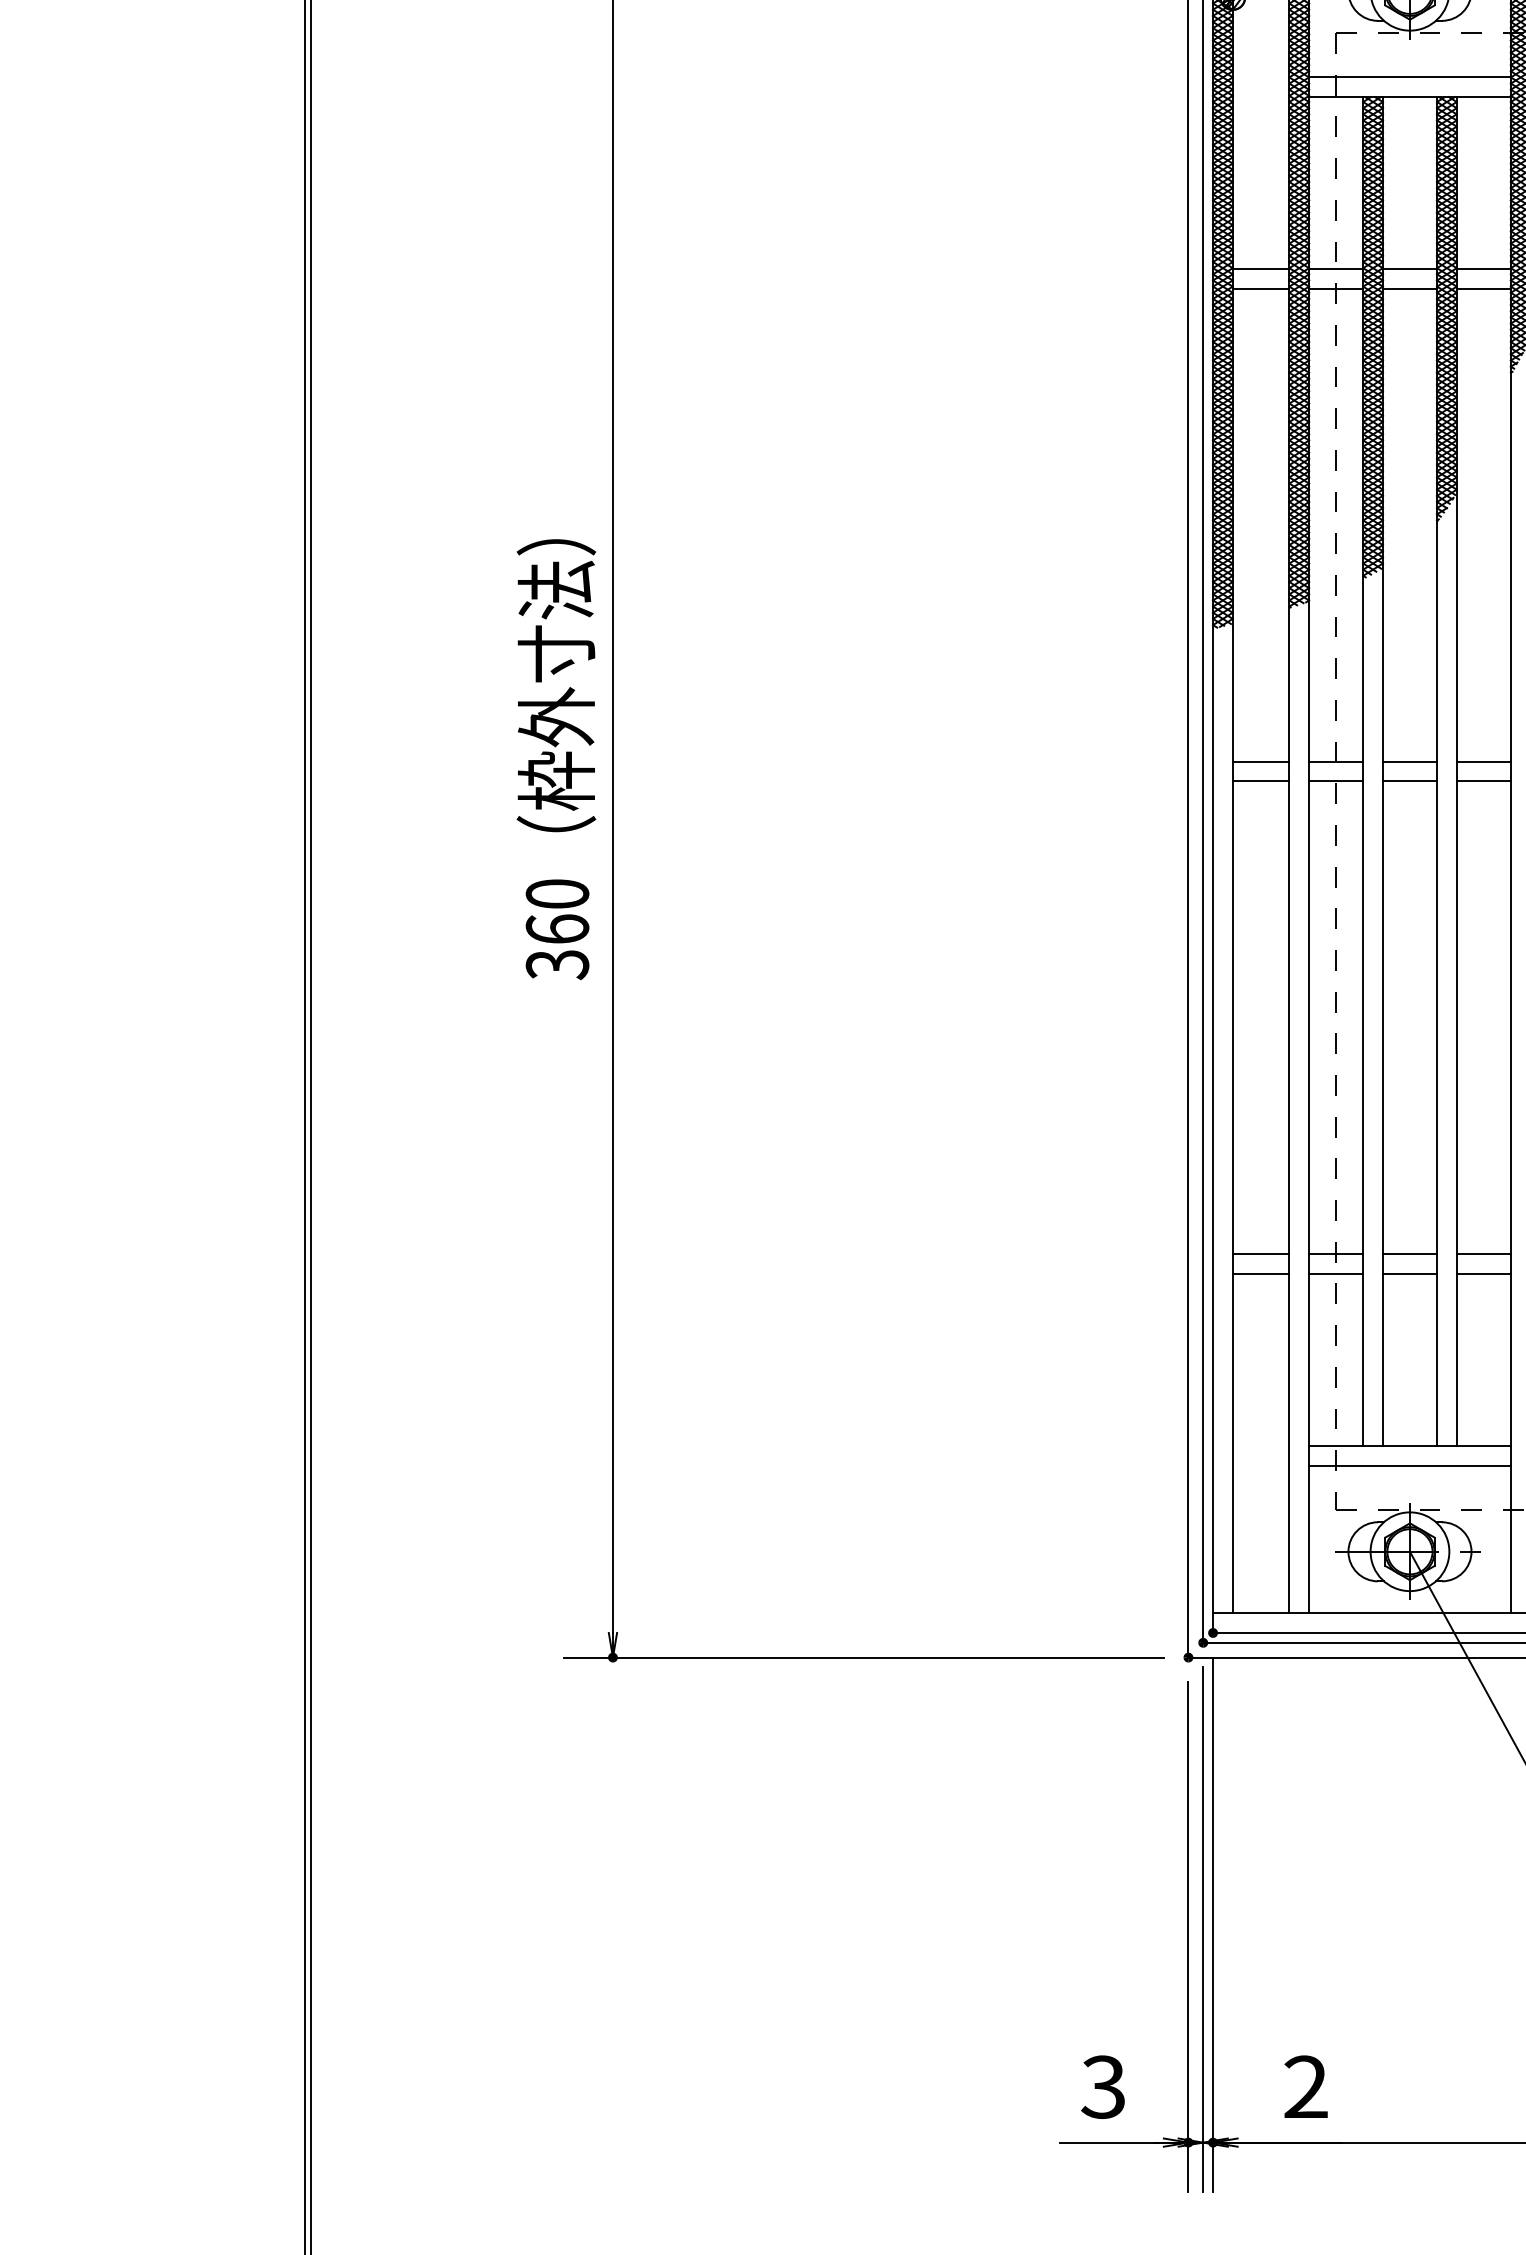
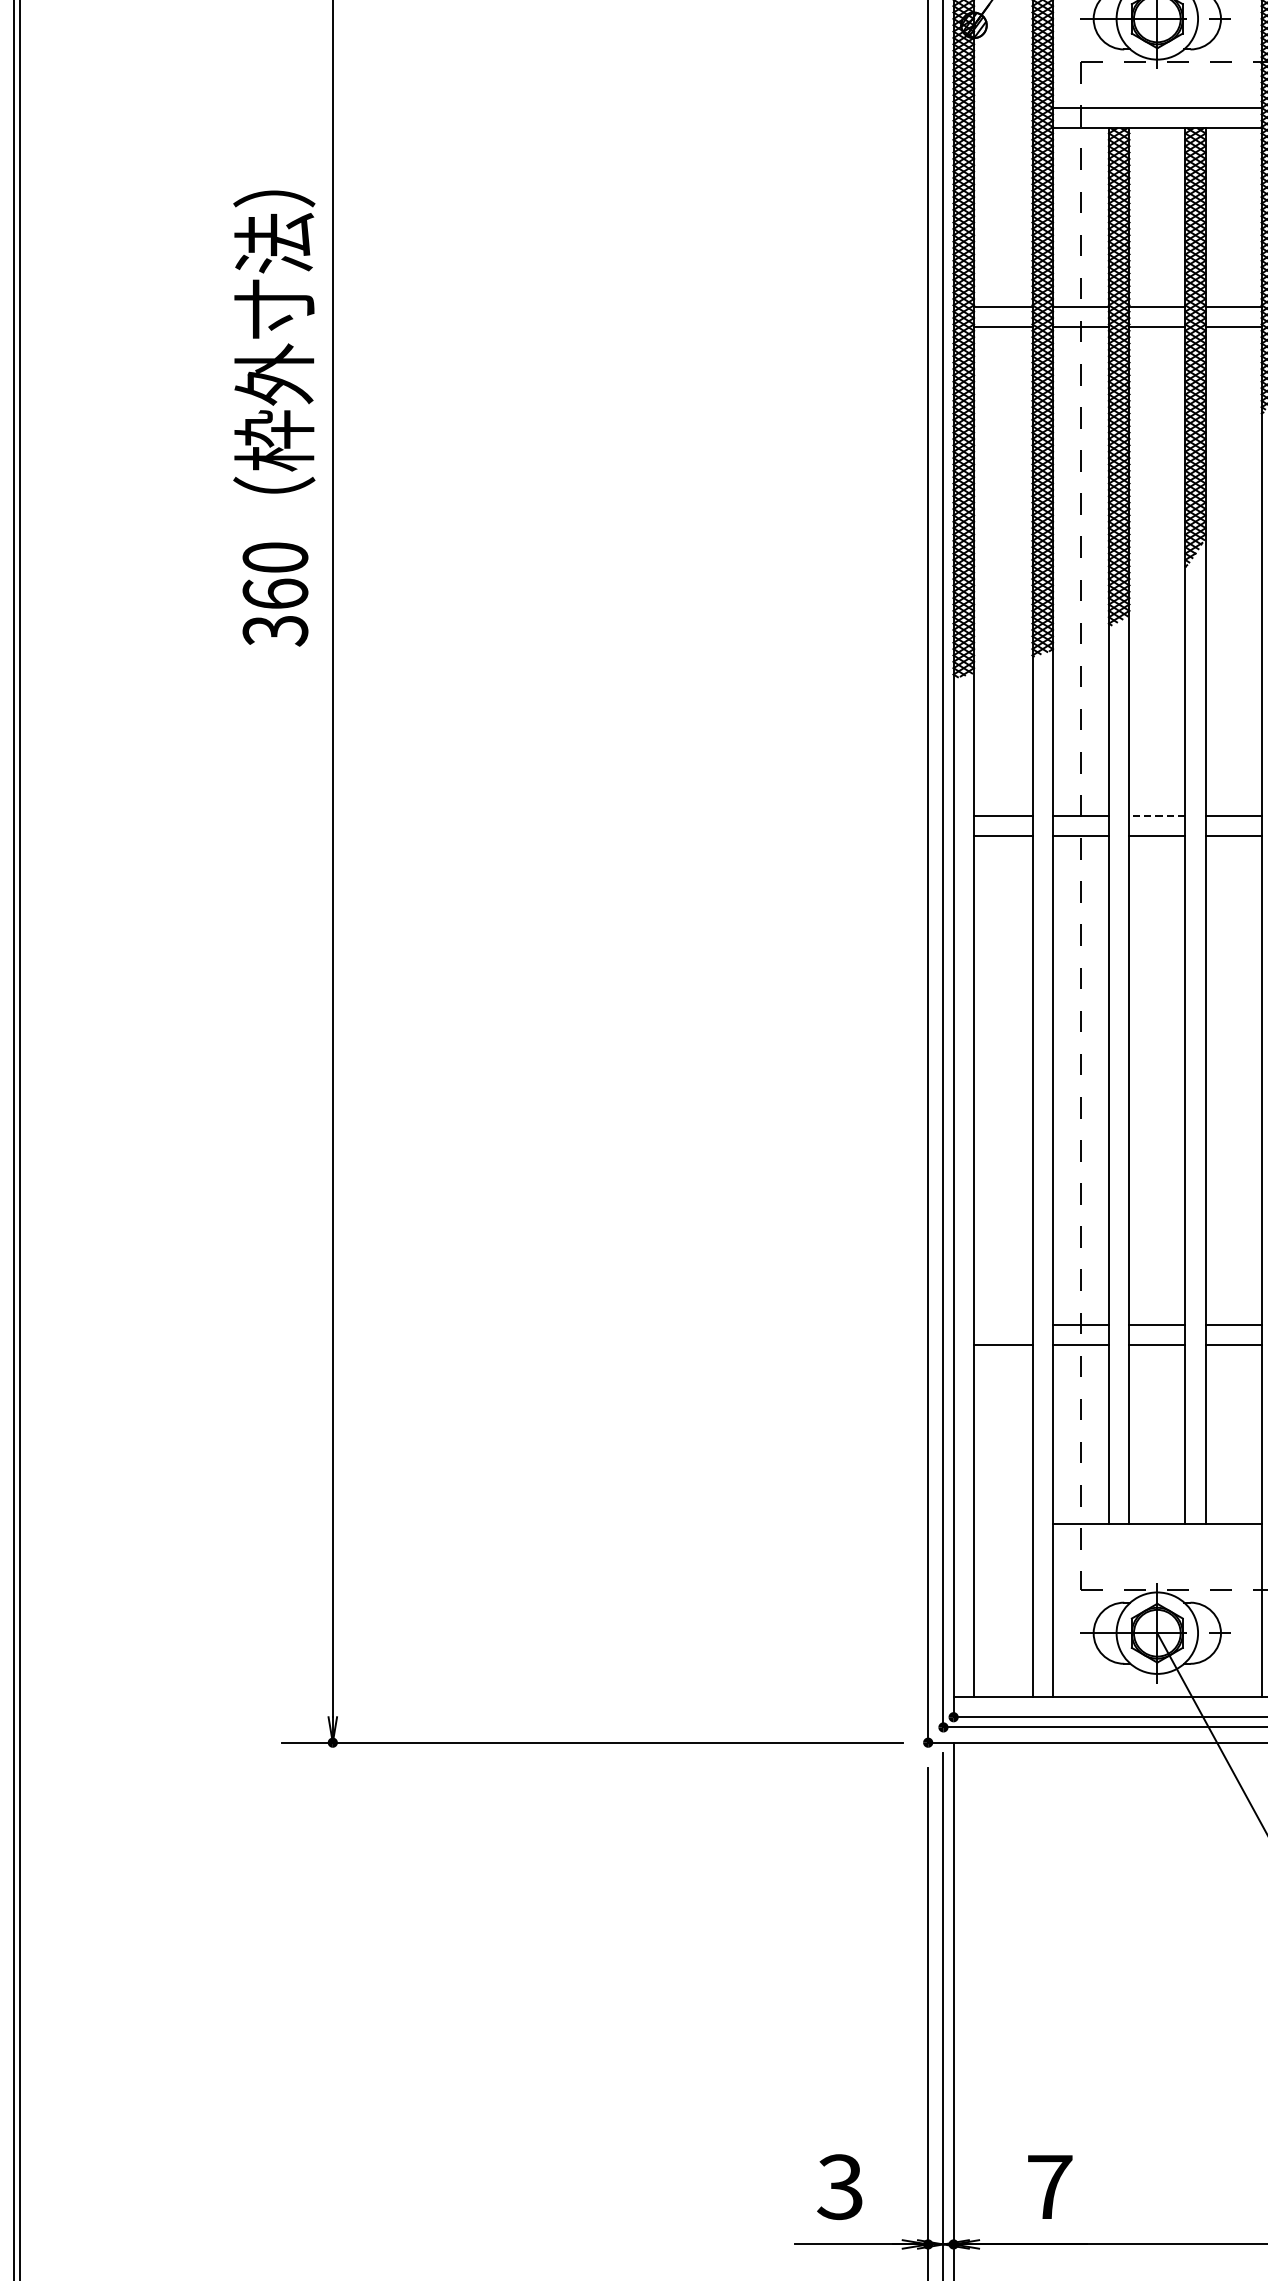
text: (556, 759) -> (274, 418), moved
line: (1409, 761) -> (1156, 815), solid -> dashed
line: (1260, 1253) -> (1002, 1324), removed
line: (1409, 1465) -> (1156, 1543), removed
text: (1305, 2086) -> (1049, 2186), 2 -> 7

